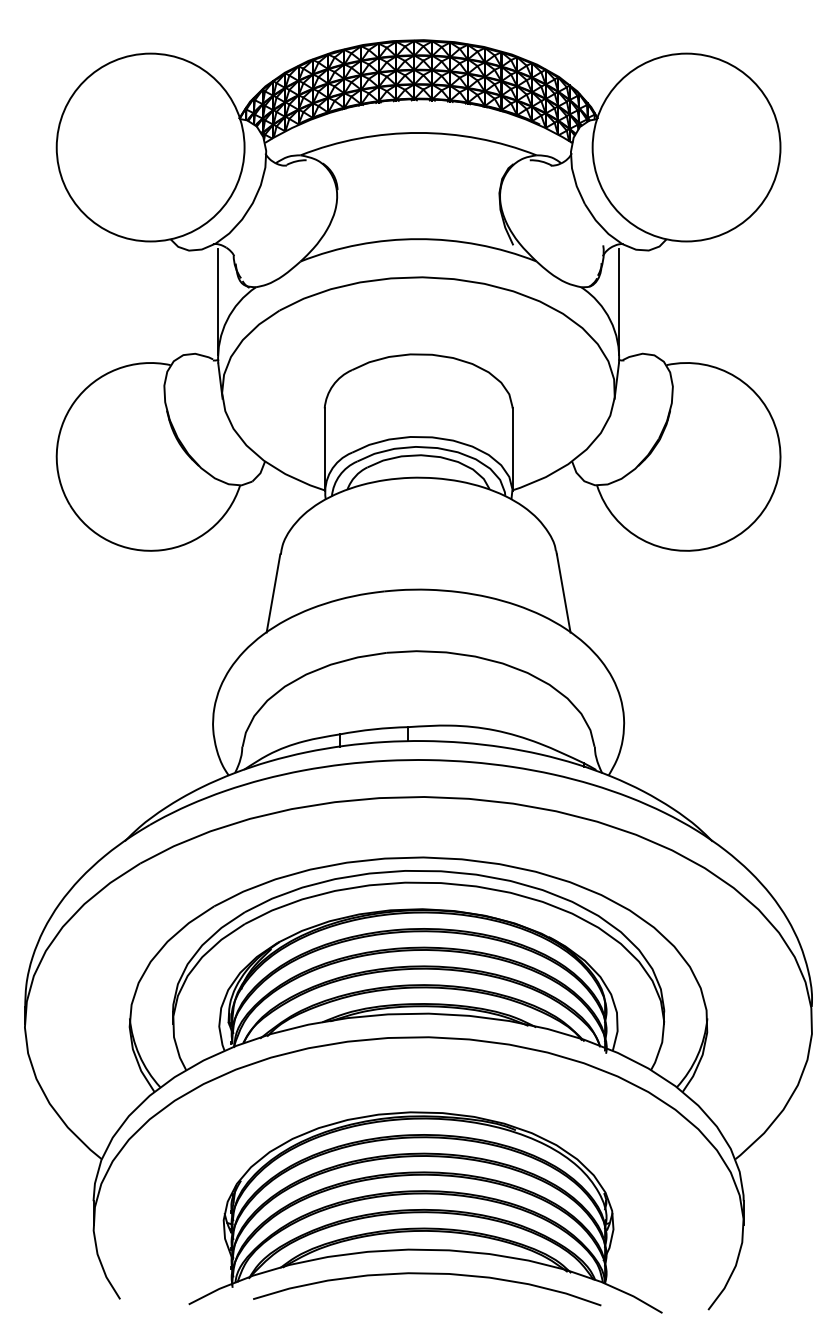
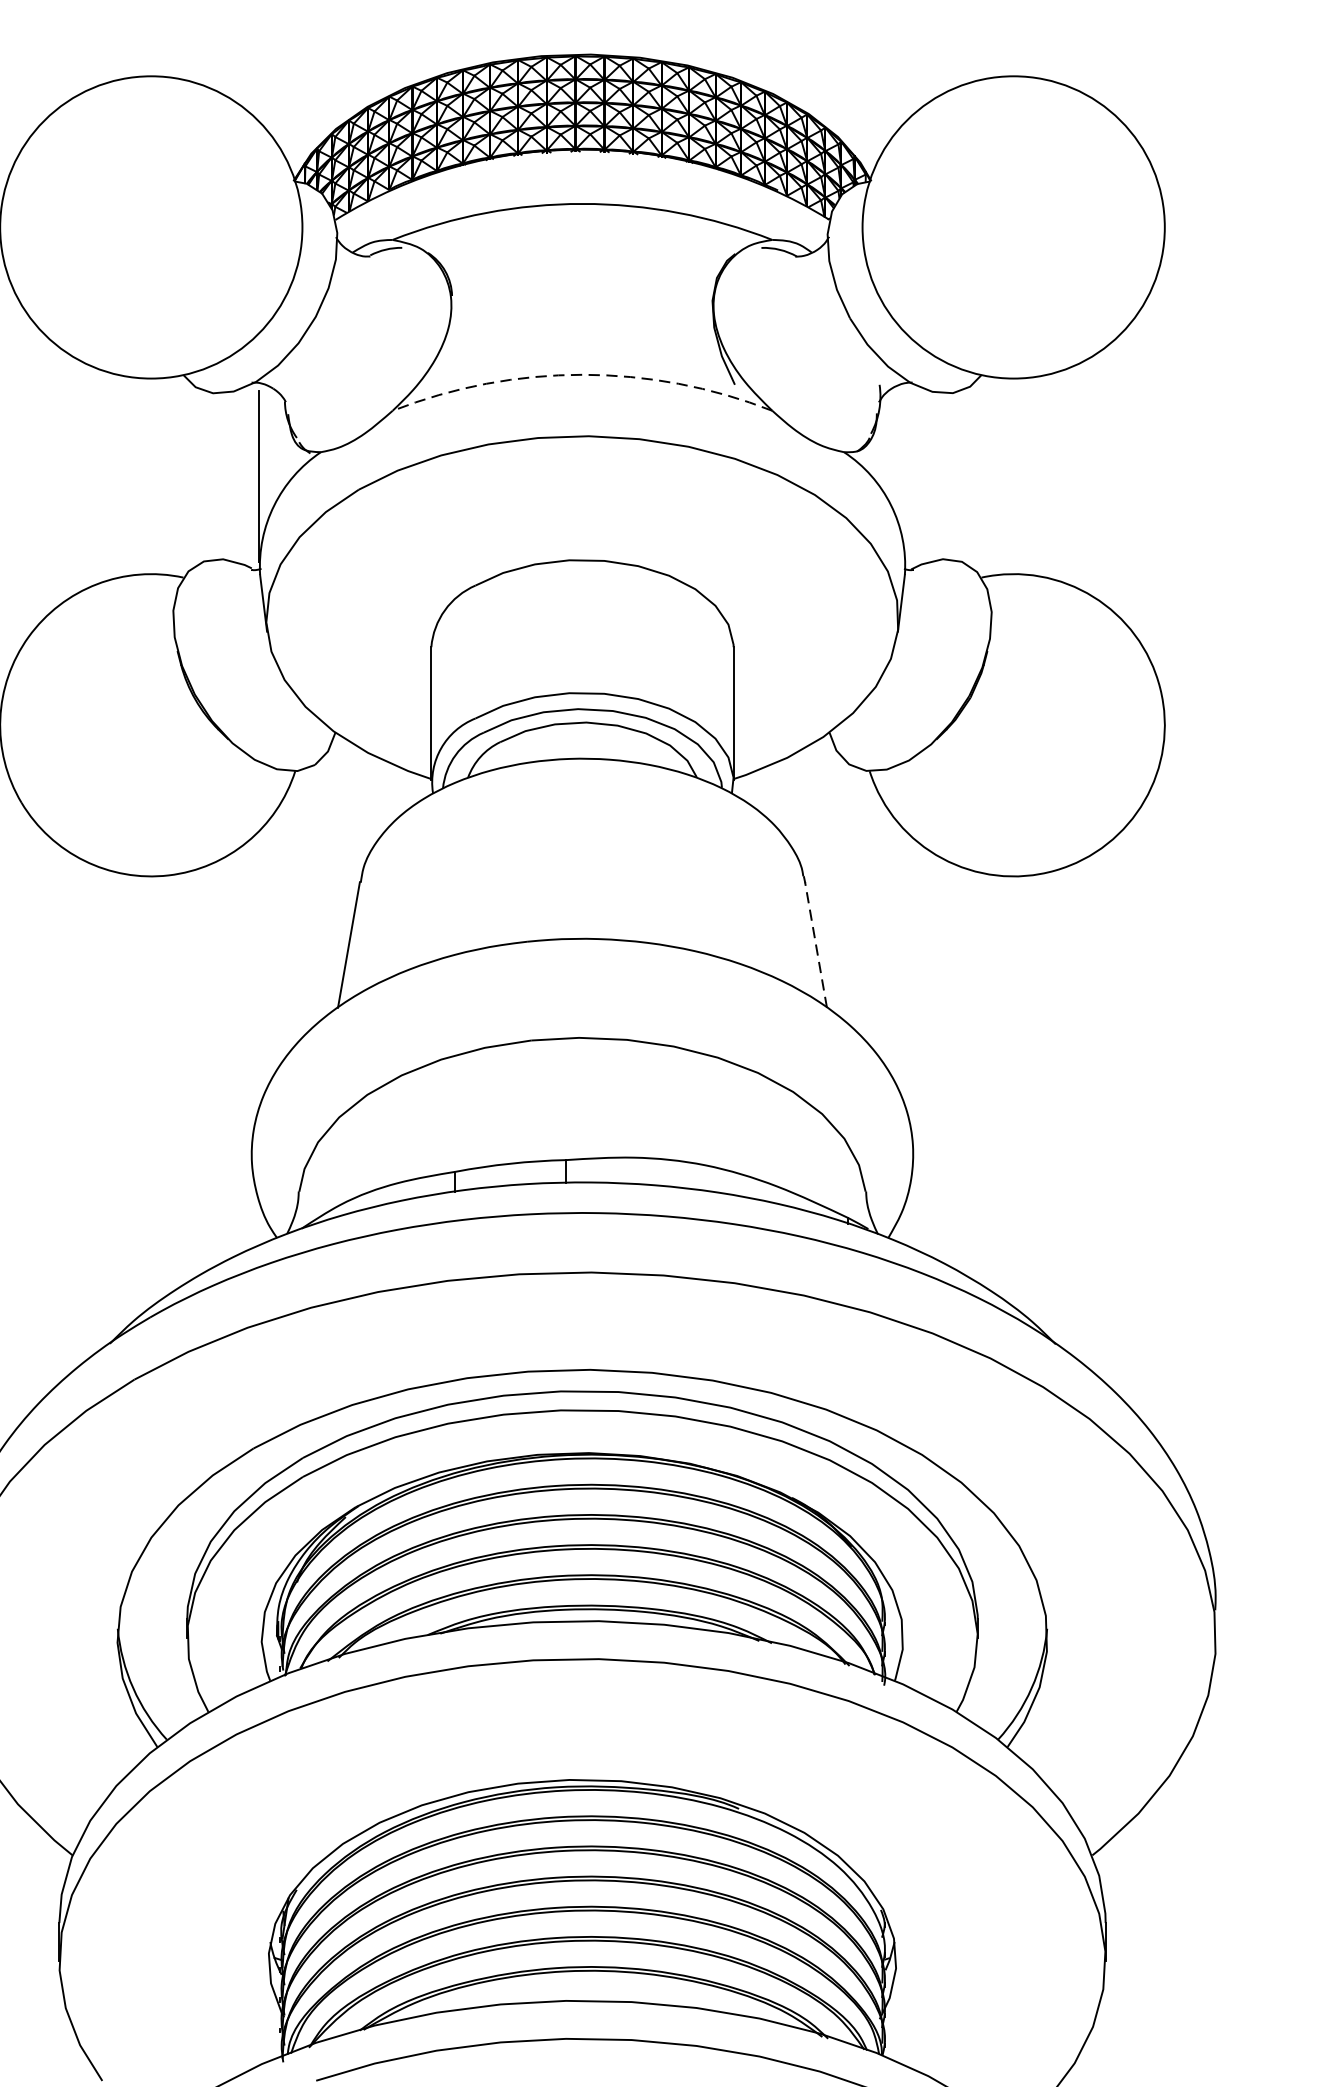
arc: (418, 239) -> (582, 375), solid -> dashed
line: (619, 302) -> (905, 476), removed
line: (563, 593) -> (815, 945), solid -> dashed

